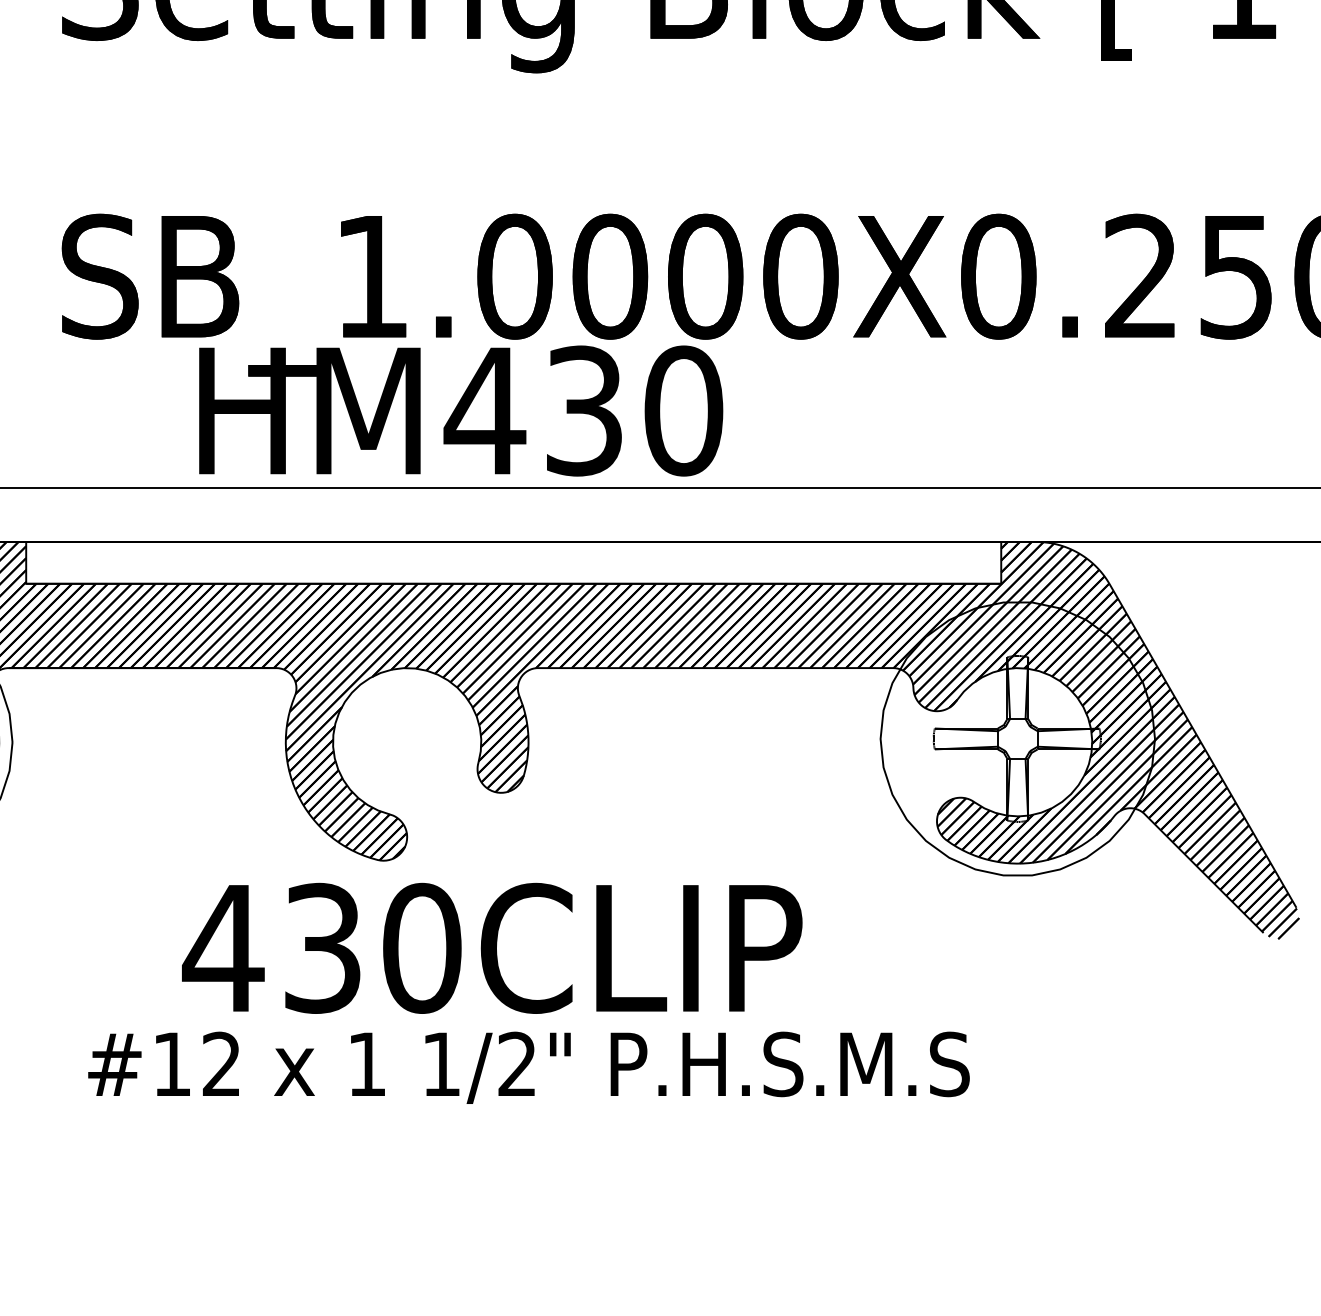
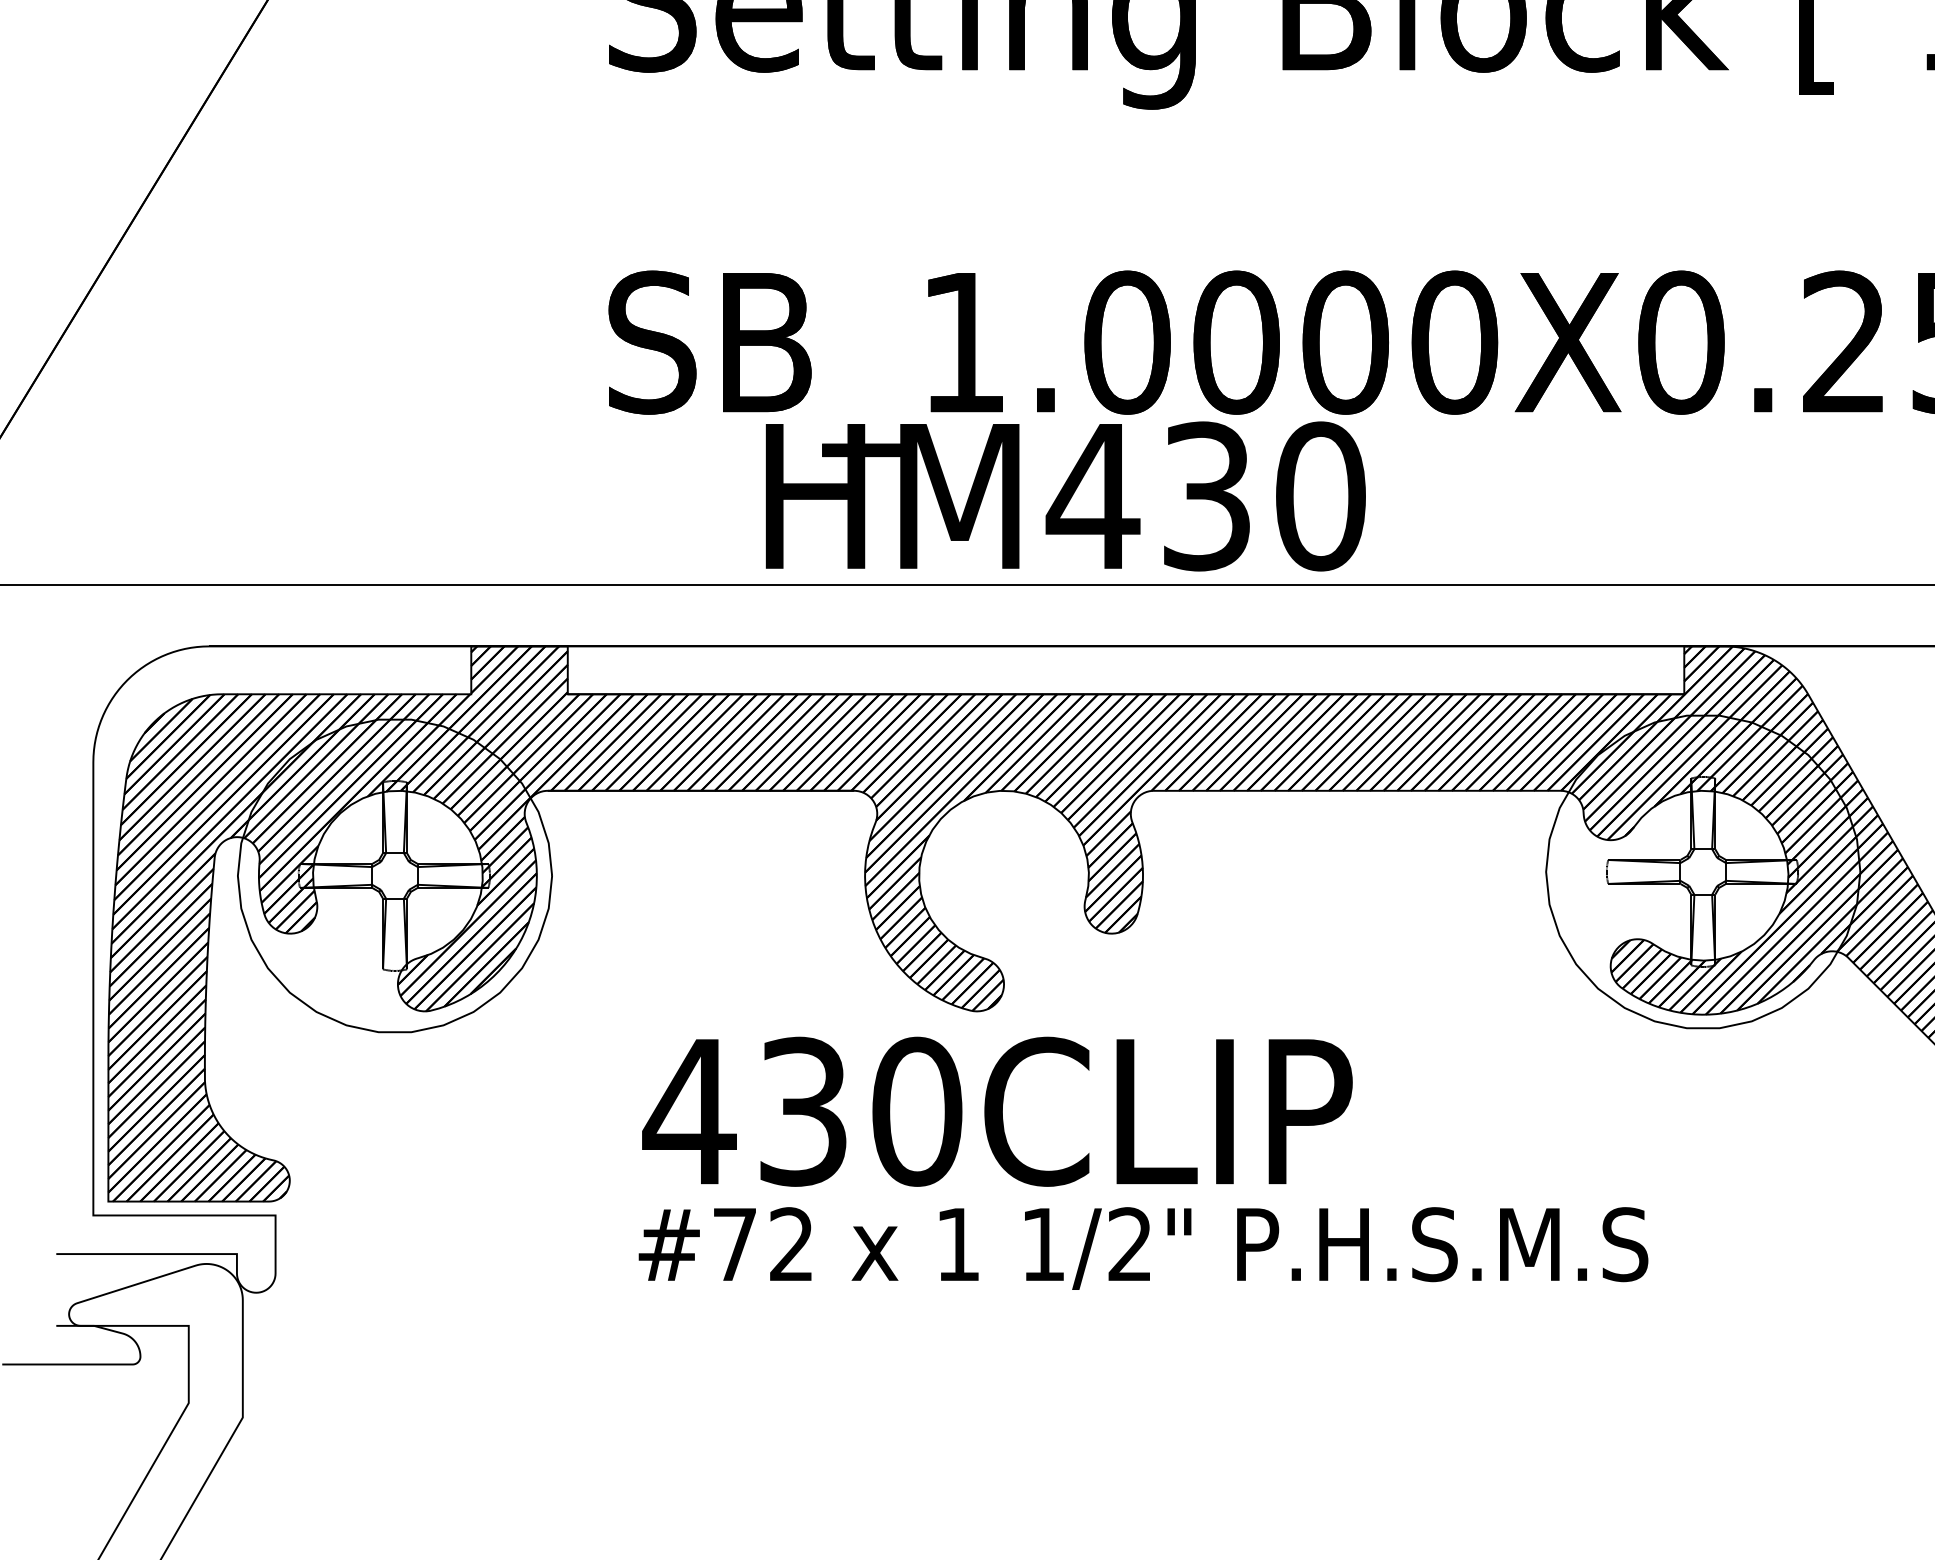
text: (492, 948) -> (997, 1111), moved
text: (171, 1064) -> (734, 1244), #12 -> #72

